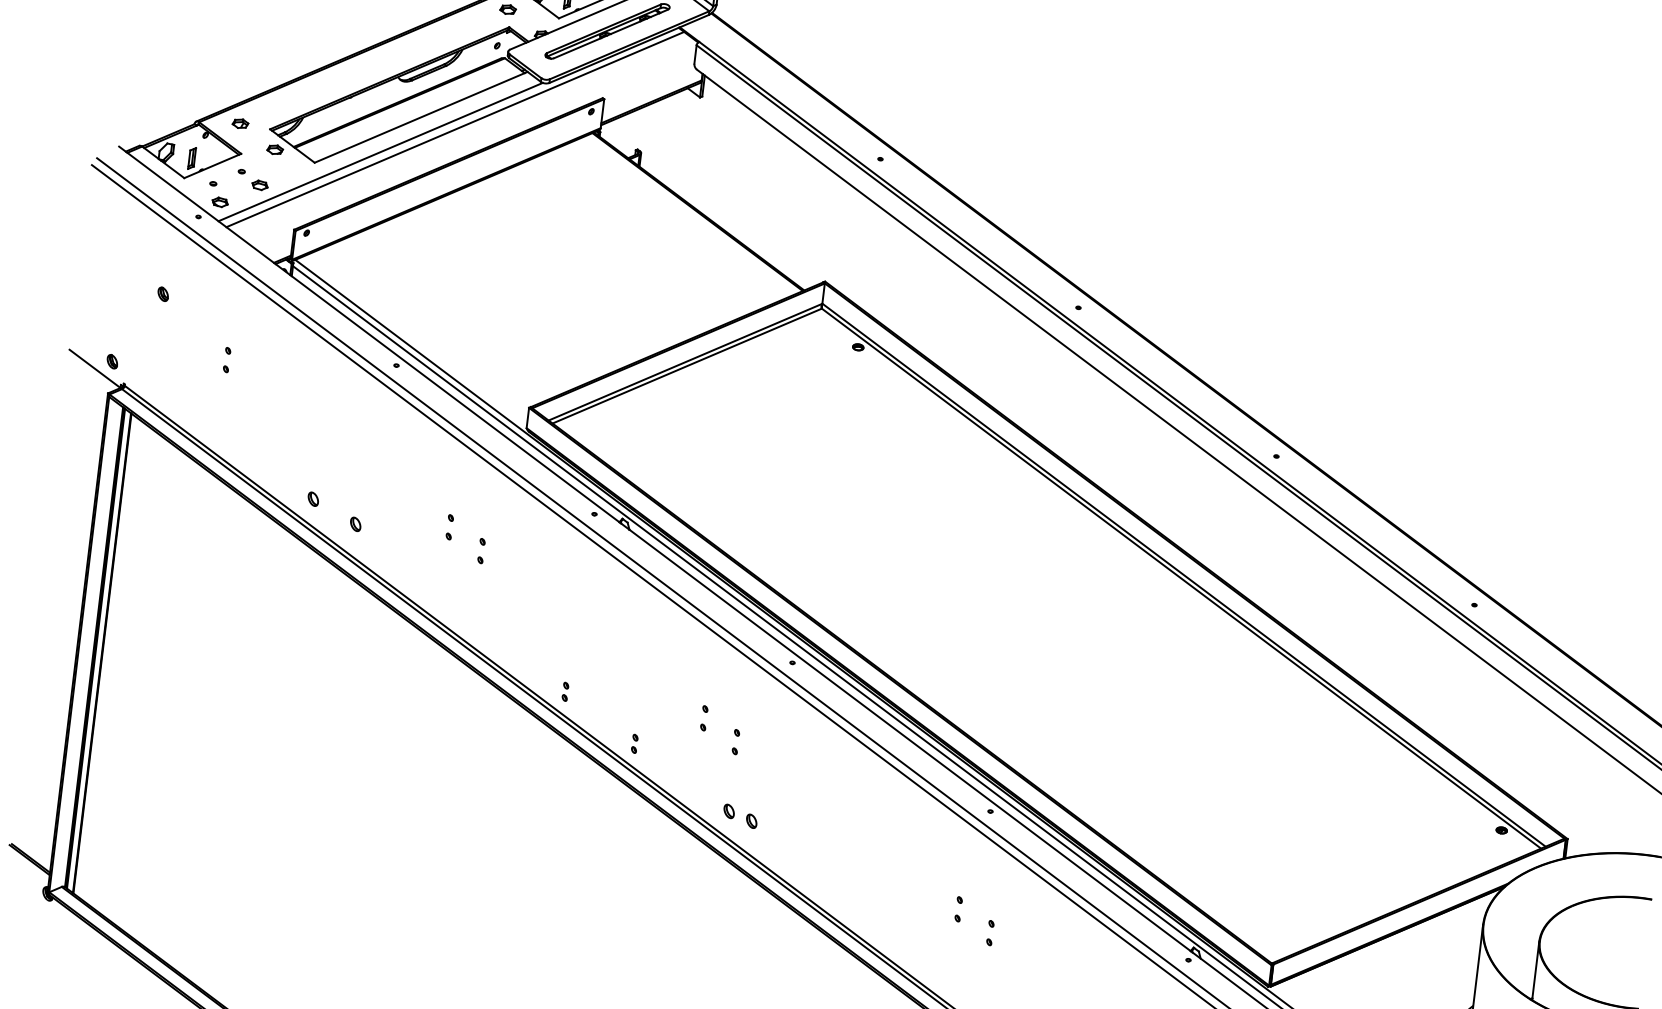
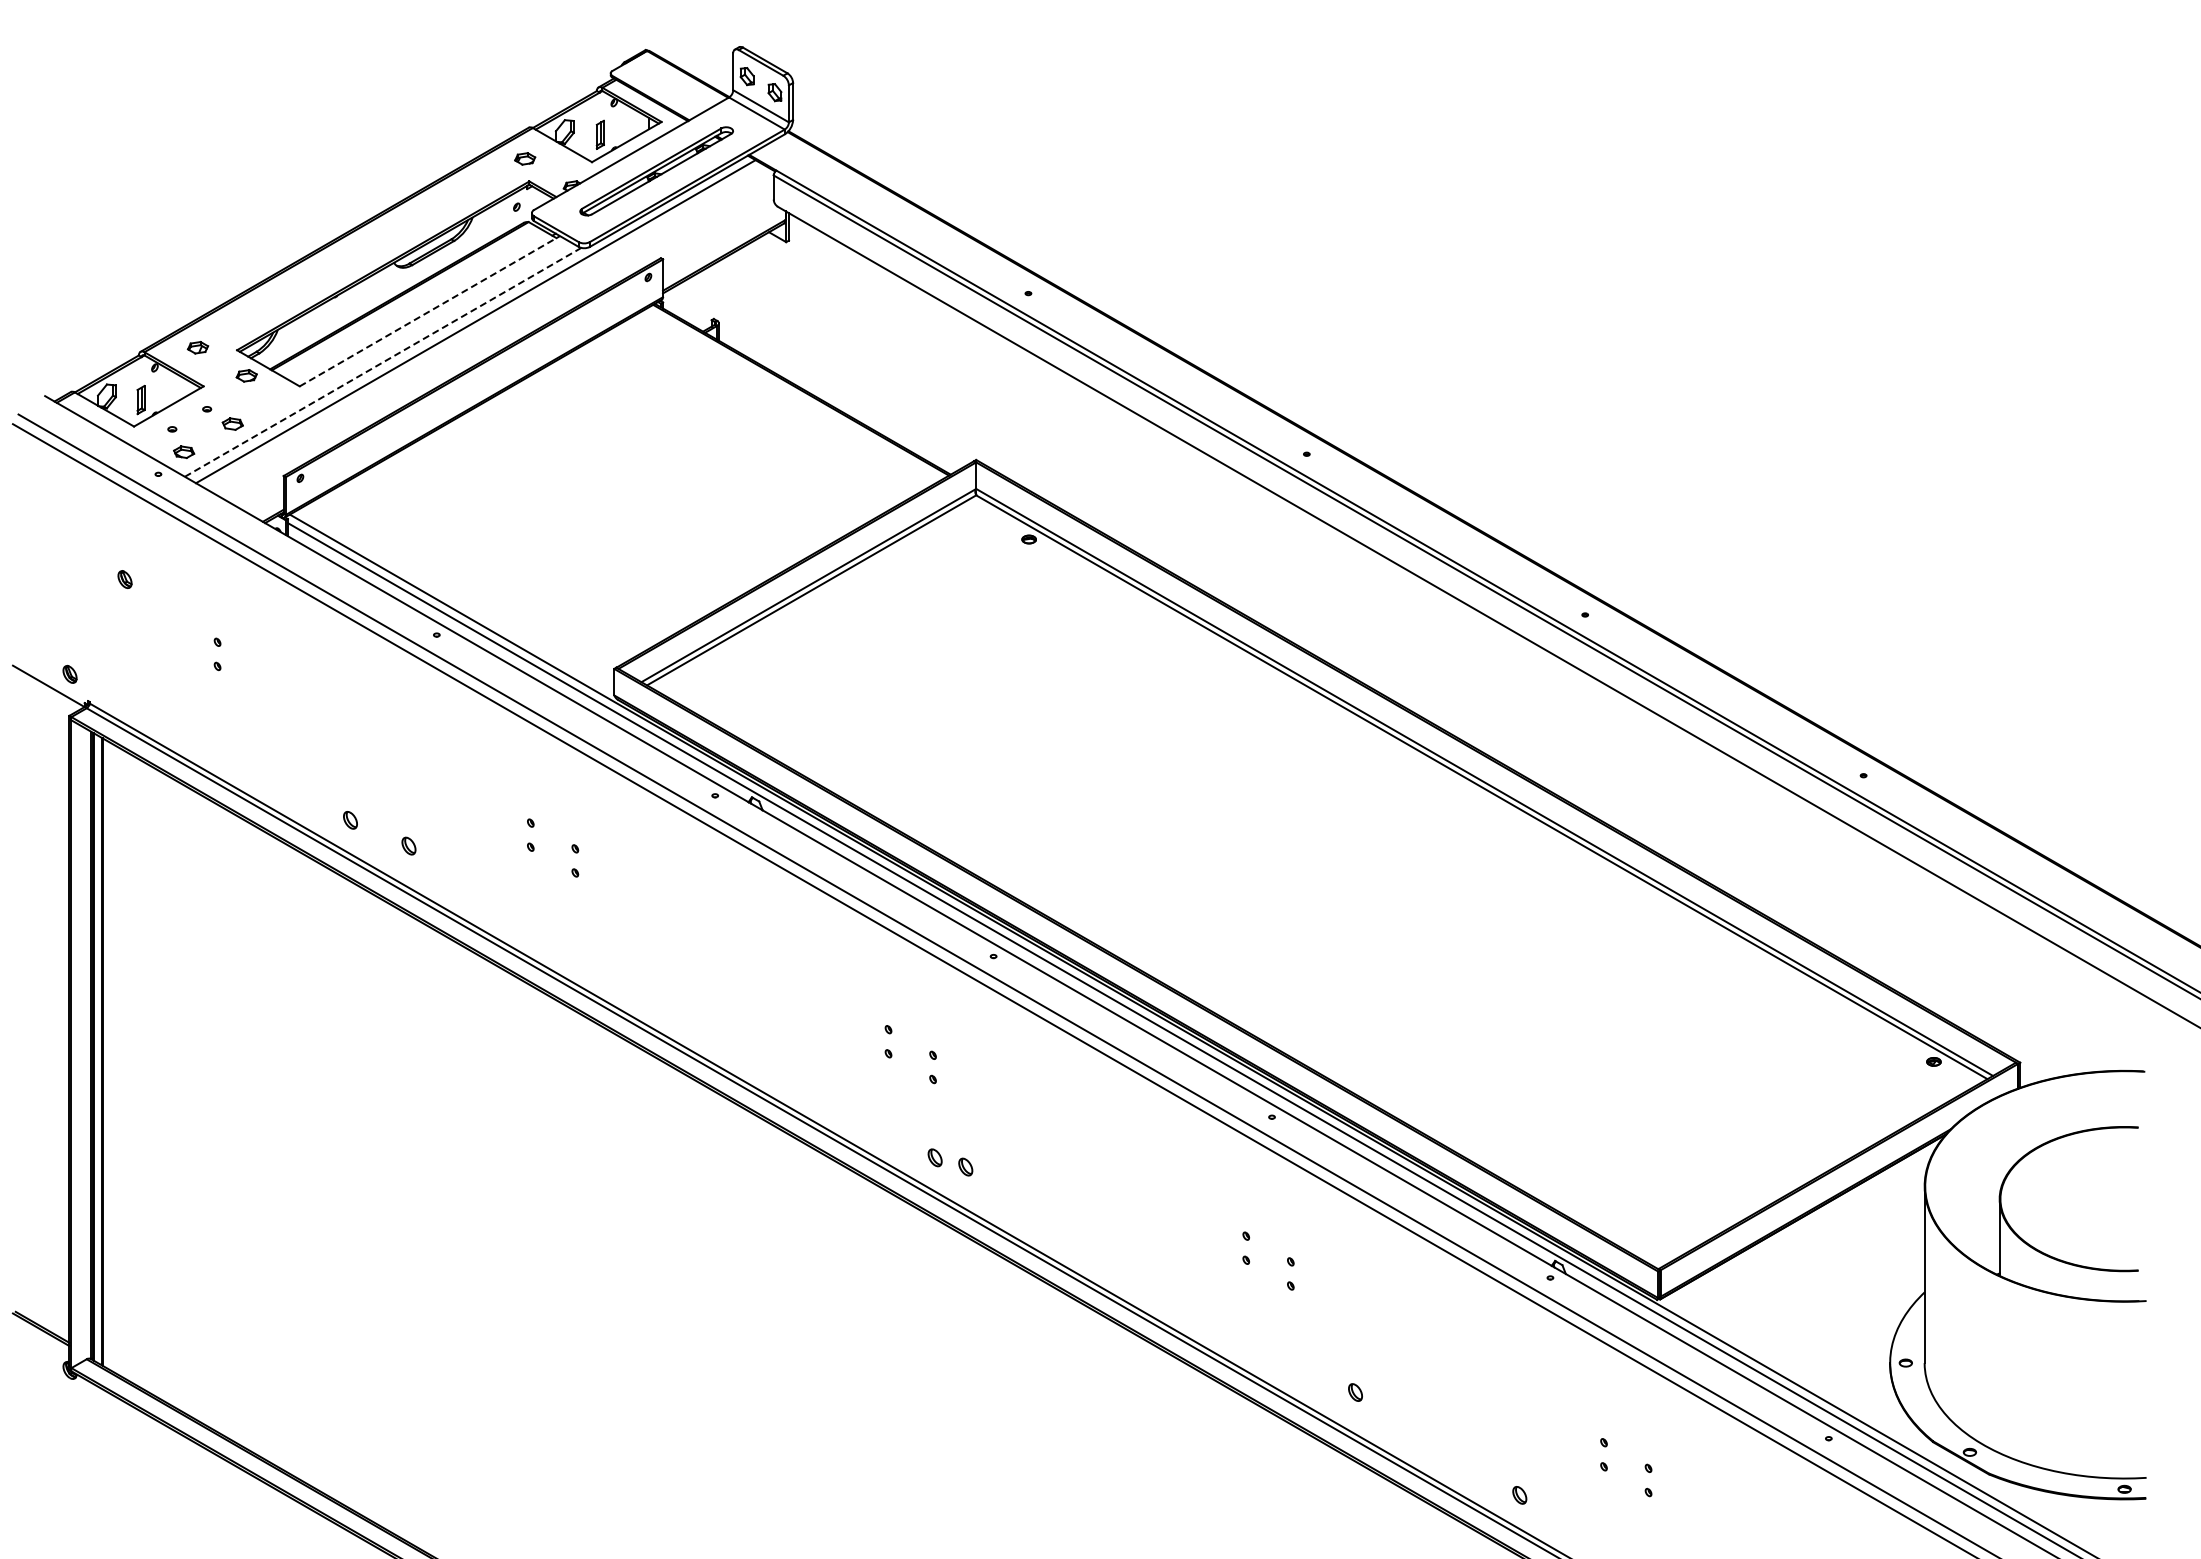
line: (421, 117) -> (430, 311), solid -> dashed
line: (380, 152) -> (383, 362), solid -> dashed
part: (565, 691) -> (705, 1028), removed
part: (634, 743) -> (802, 1085), removed

